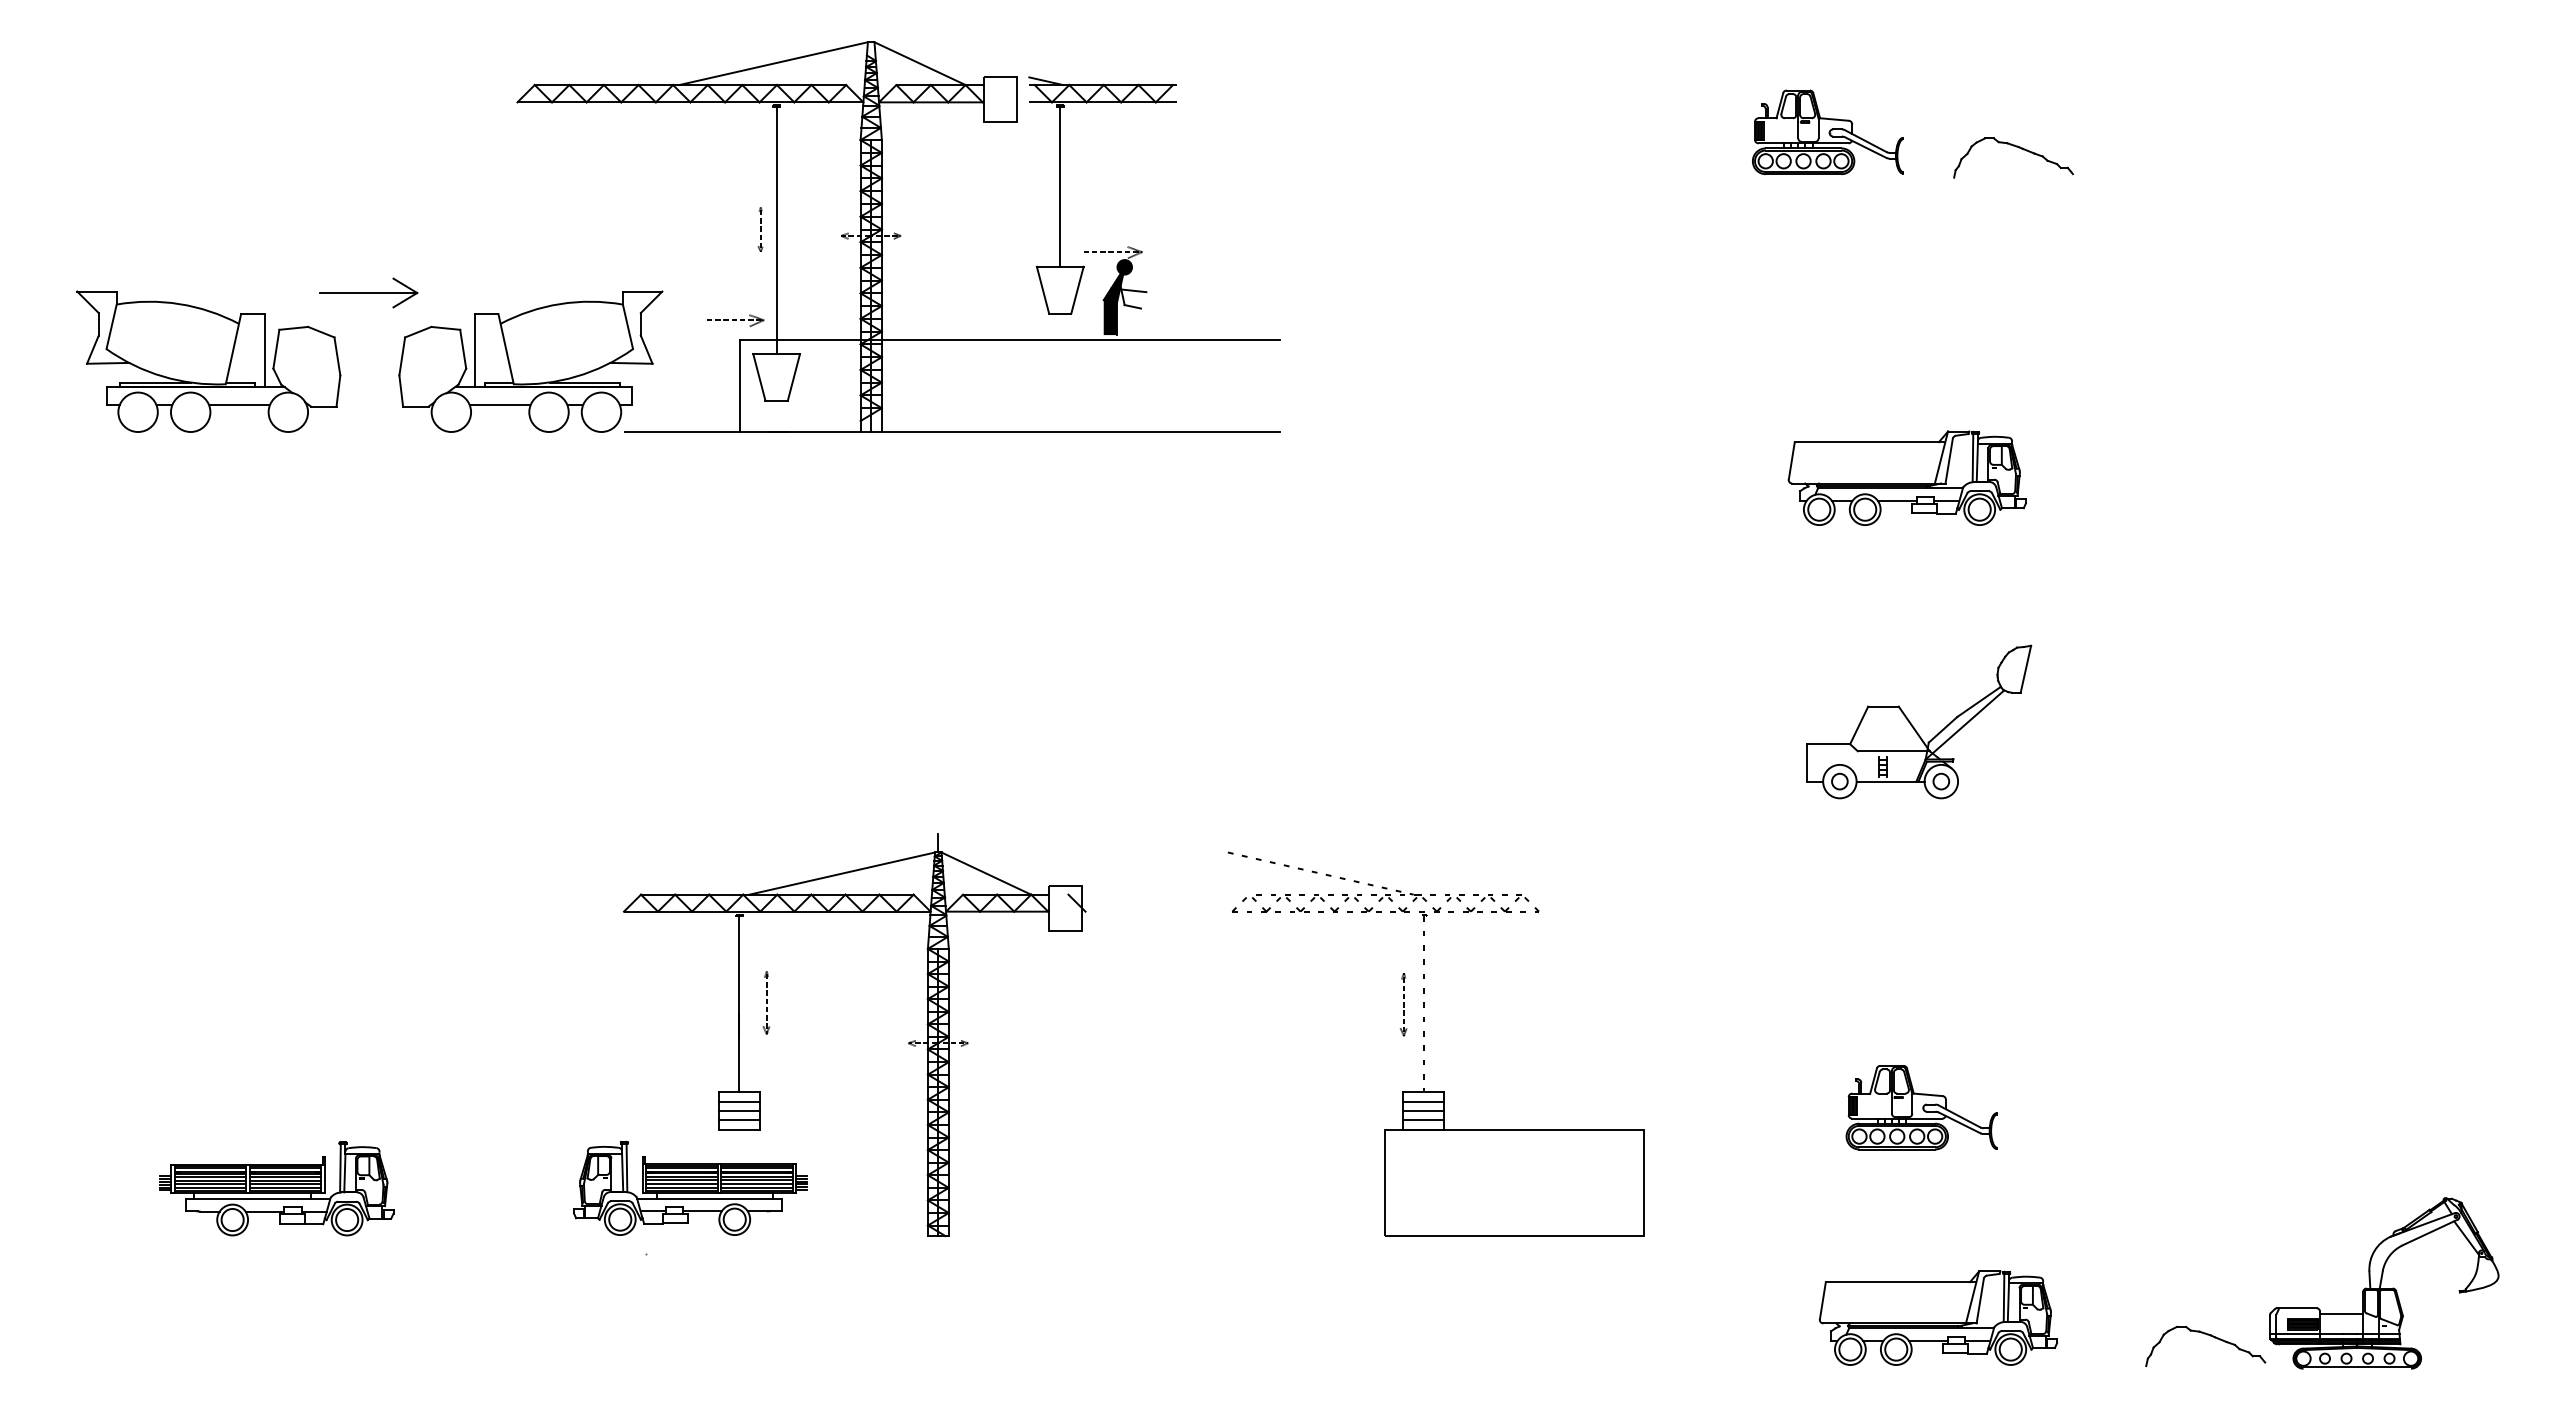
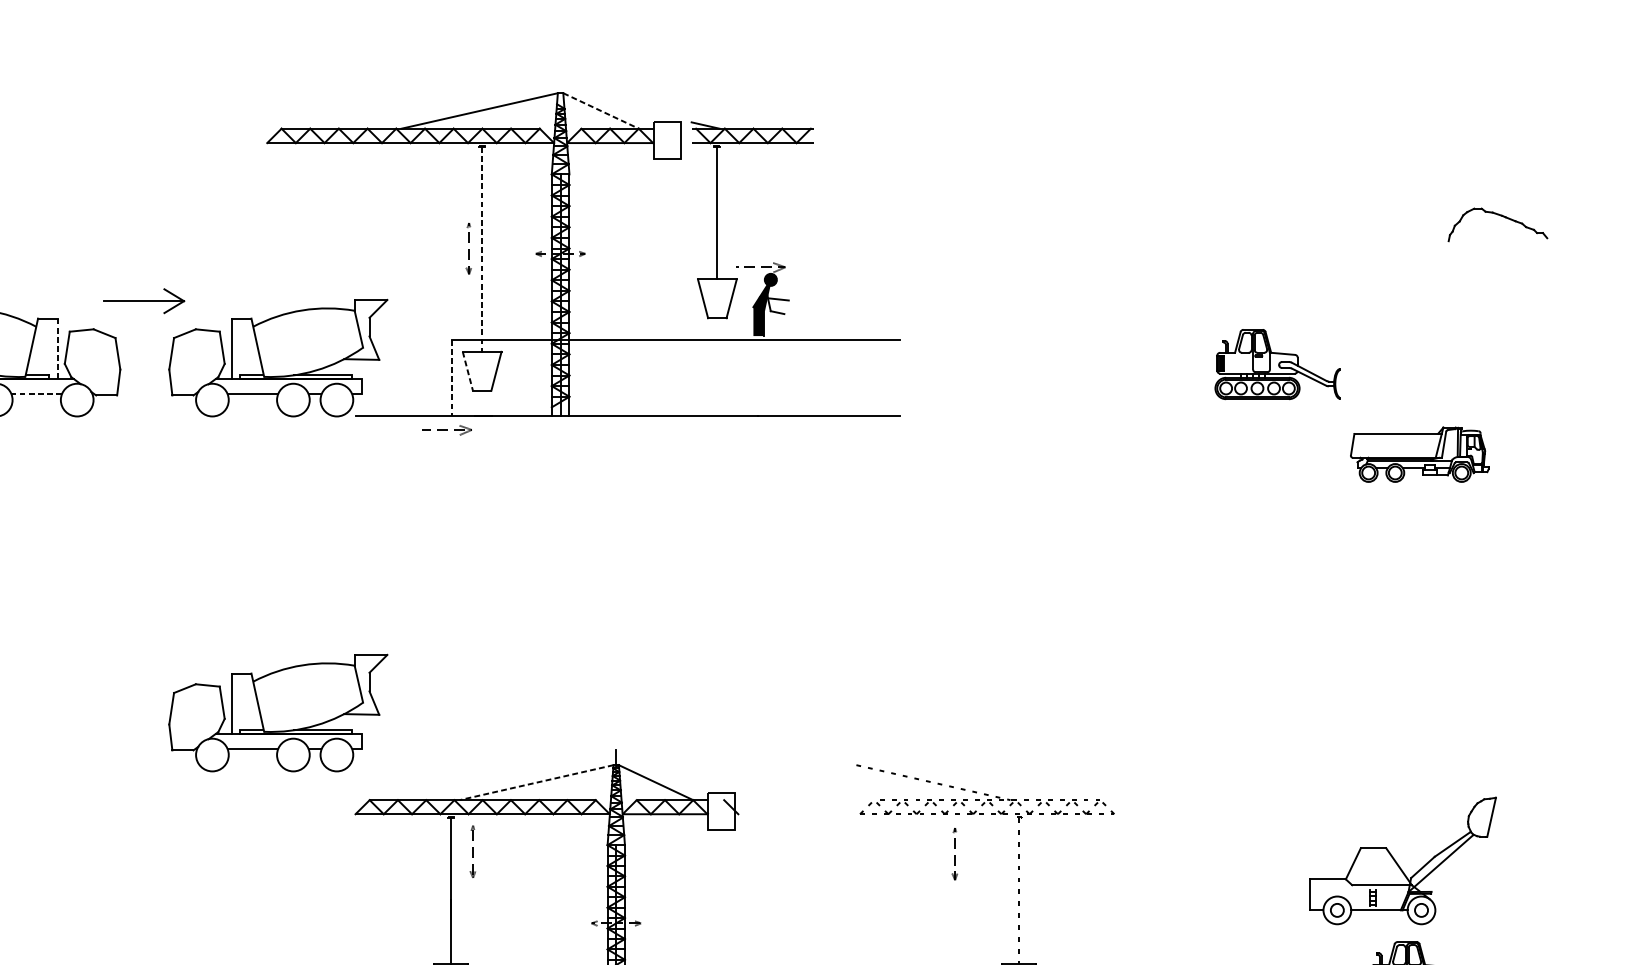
line: (920, 63) -> (601, 110), solid -> dashed
part: (1827, 132) -> (1277, 364), moved
part: (2018, 148) -> (1502, 217), moved
part: (760, 229) -> (468, 248), size x1.4
line: (776, 230) -> (482, 249), solid -> dashed
part: (735, 320) -> (448, 430), moved
line: (264, 350) -> (57, 348), solid -> dashed
line: (759, 377) -> (467, 371), solid -> dashed
line: (740, 386) -> (452, 378), solid -> dashed
line: (239, 405) -> (36, 394), solid -> dashed
part: (1906, 477) -> (1419, 454), size x0.7
part: (1912, 724) -> (1397, 863), moved
part: (530, 789) -> (278, 712), added
line: (841, 873) -> (535, 782), solid -> dashed
part: (766, 1002) -> (472, 851), moved
part: (1403, 1004) -> (954, 853), moved

